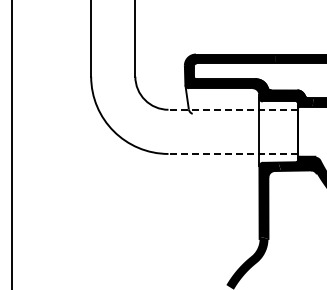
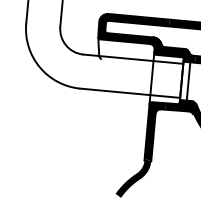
line: (233, 109) -> (133, 59), dashed -> solid
line: (306, 131) -> (188, 81), added
line: (233, 153) -> (130, 92), dashed -> solid

